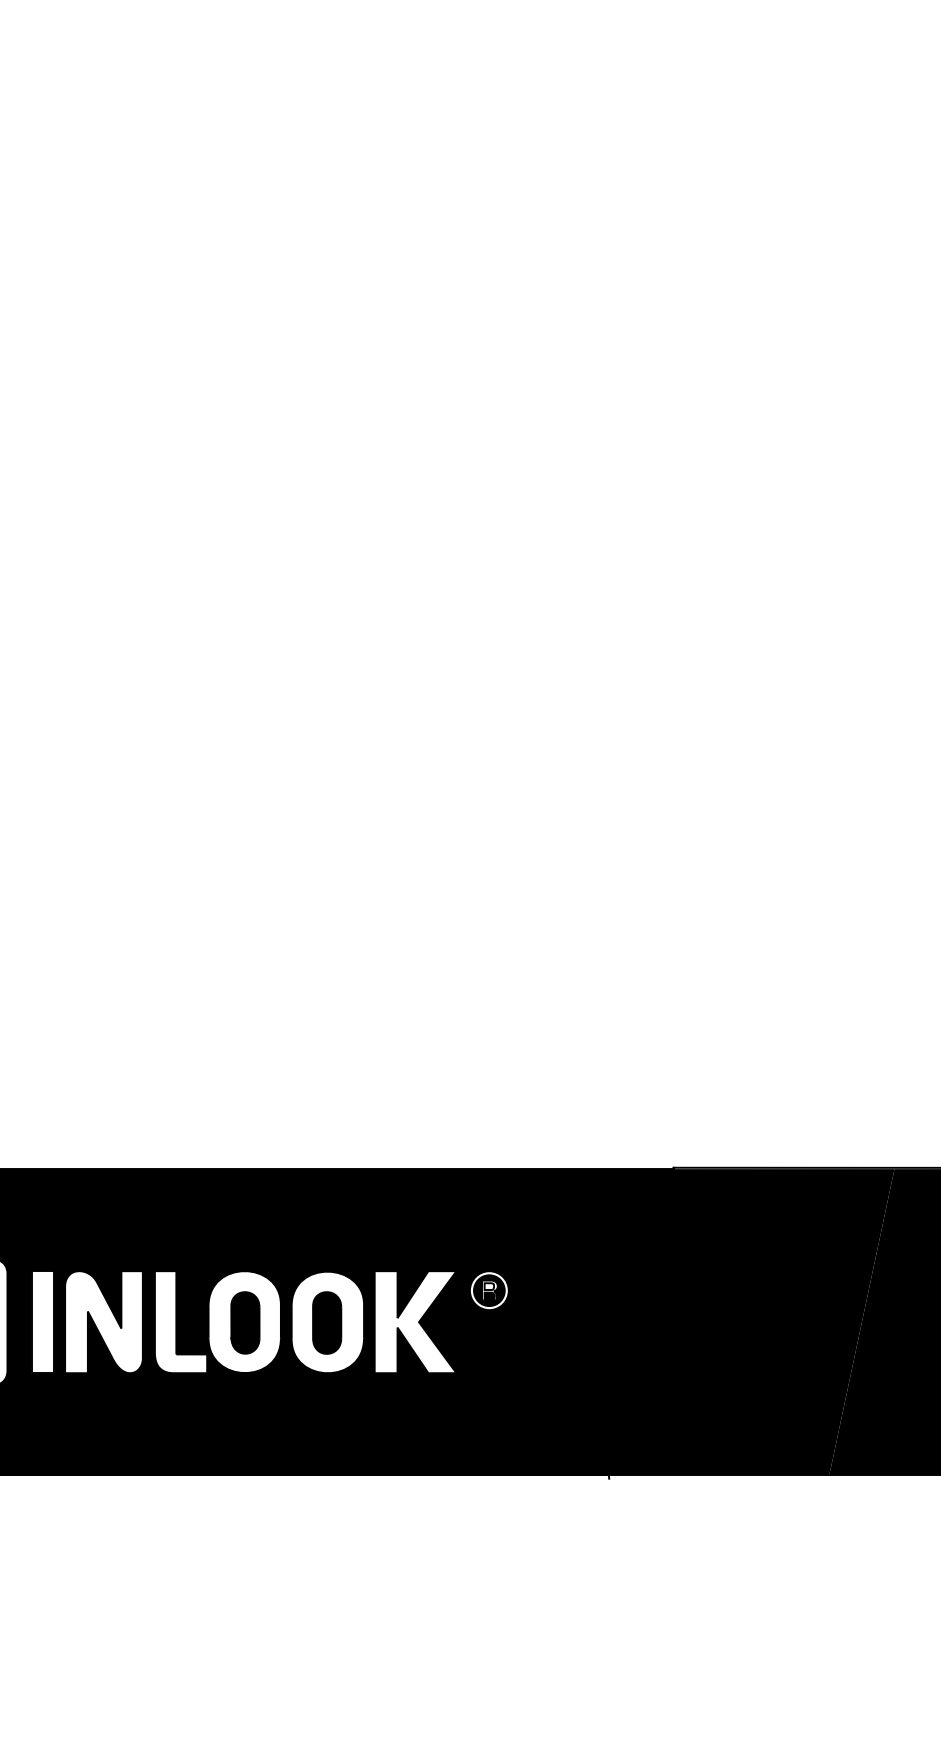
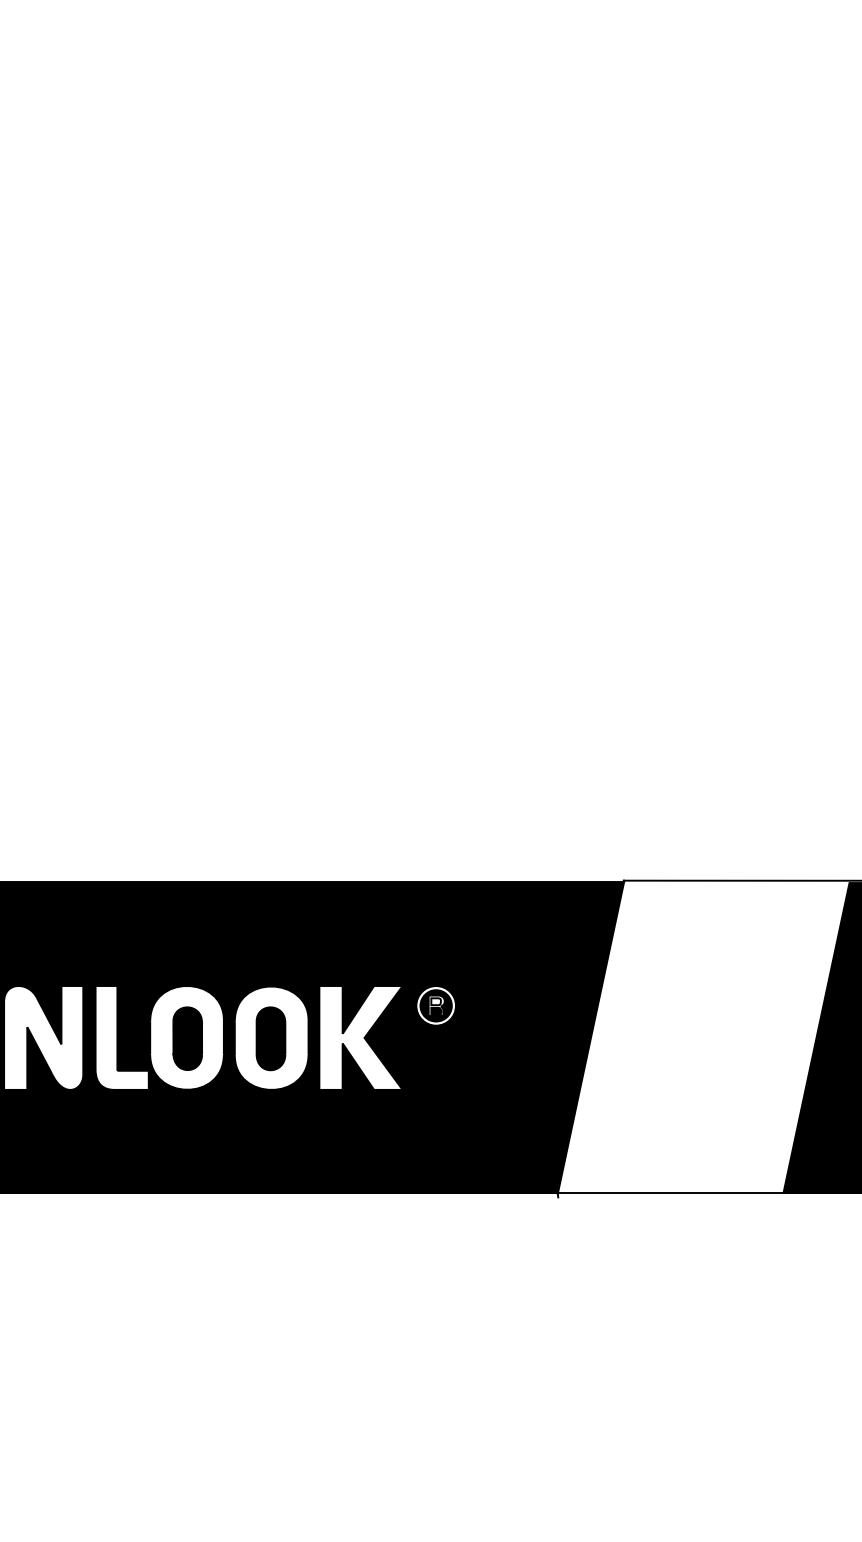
fill: (751, 1322) -> (703, 1038), removed

